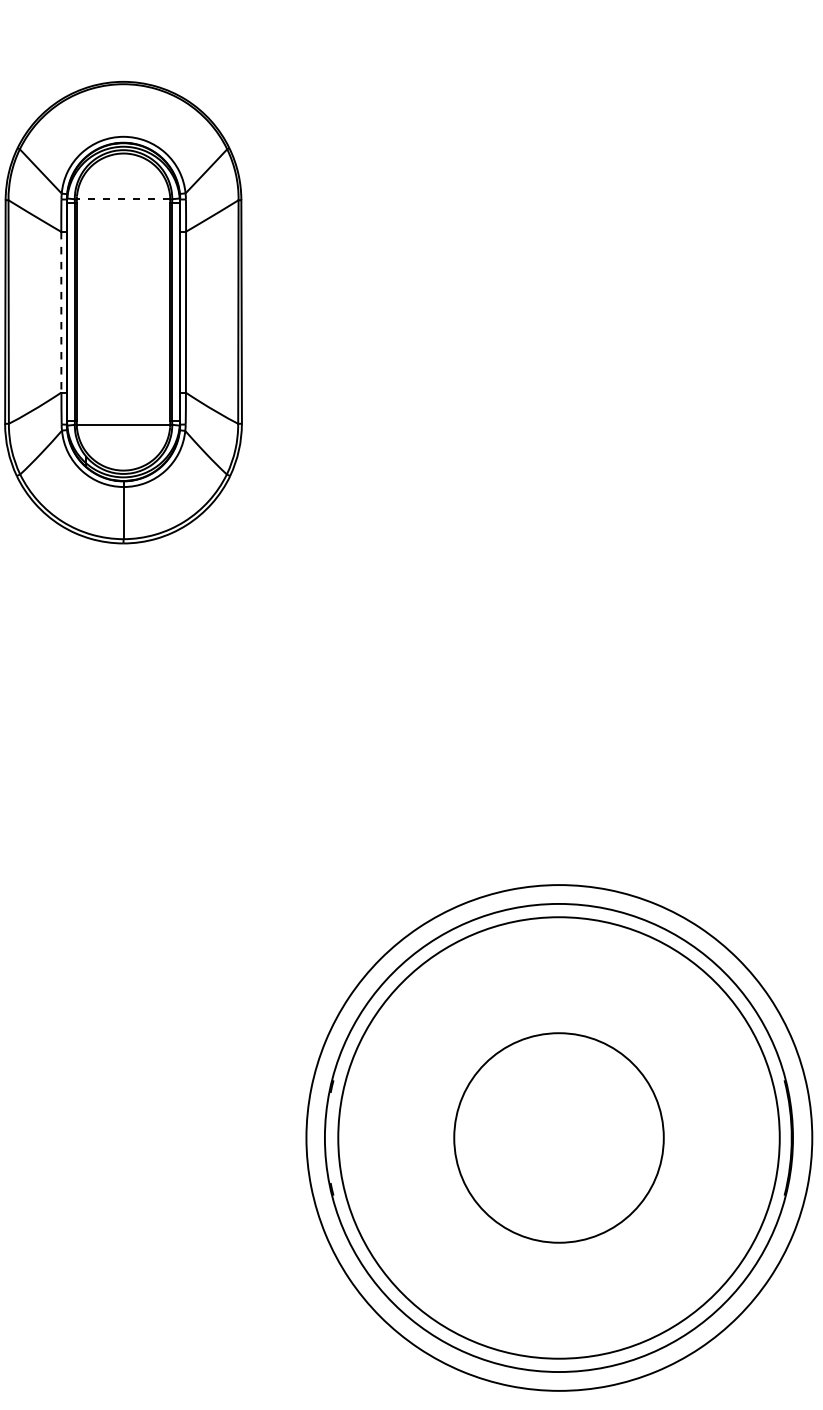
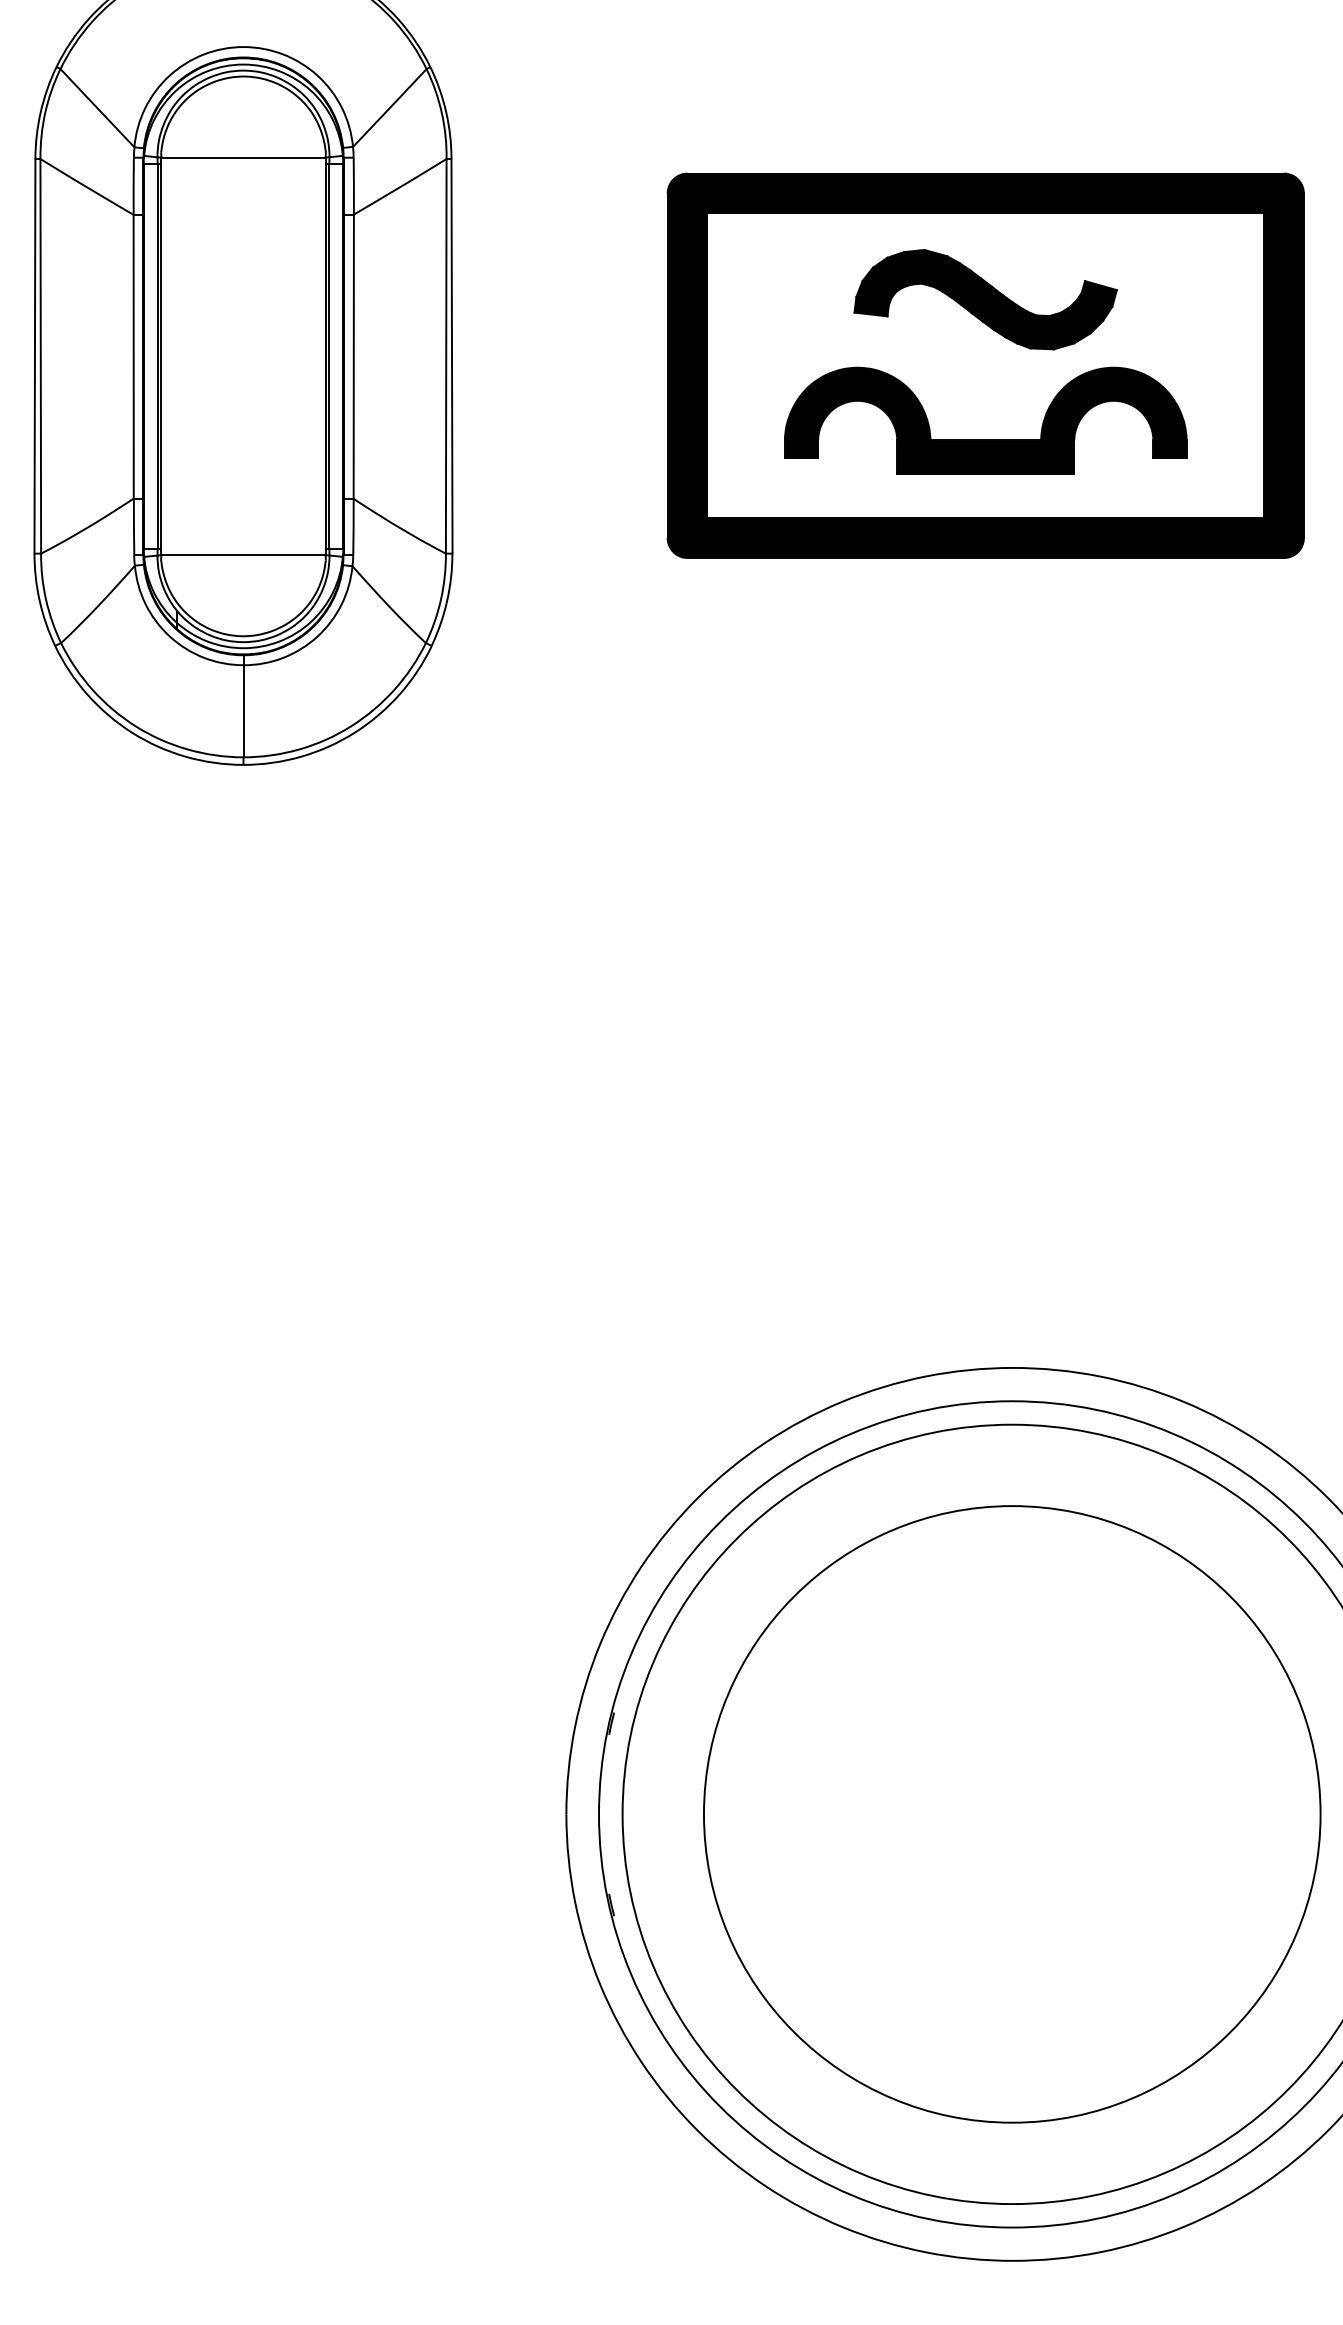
line: (123, 199) -> (243, 157), dashed -> solid
line: (61, 312) -> (133, 357), dashed -> solid
part: (543, 317) -> (984, 365), added
circle: (558, 1137) -> (1011, 1813), size x1.67

